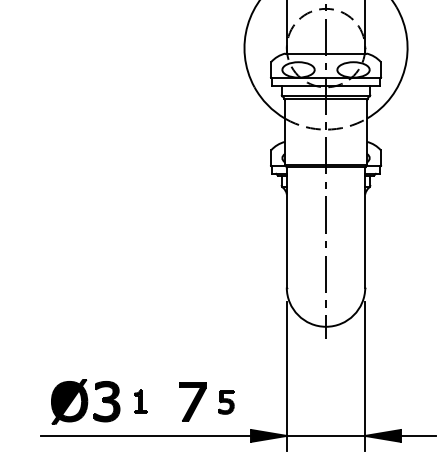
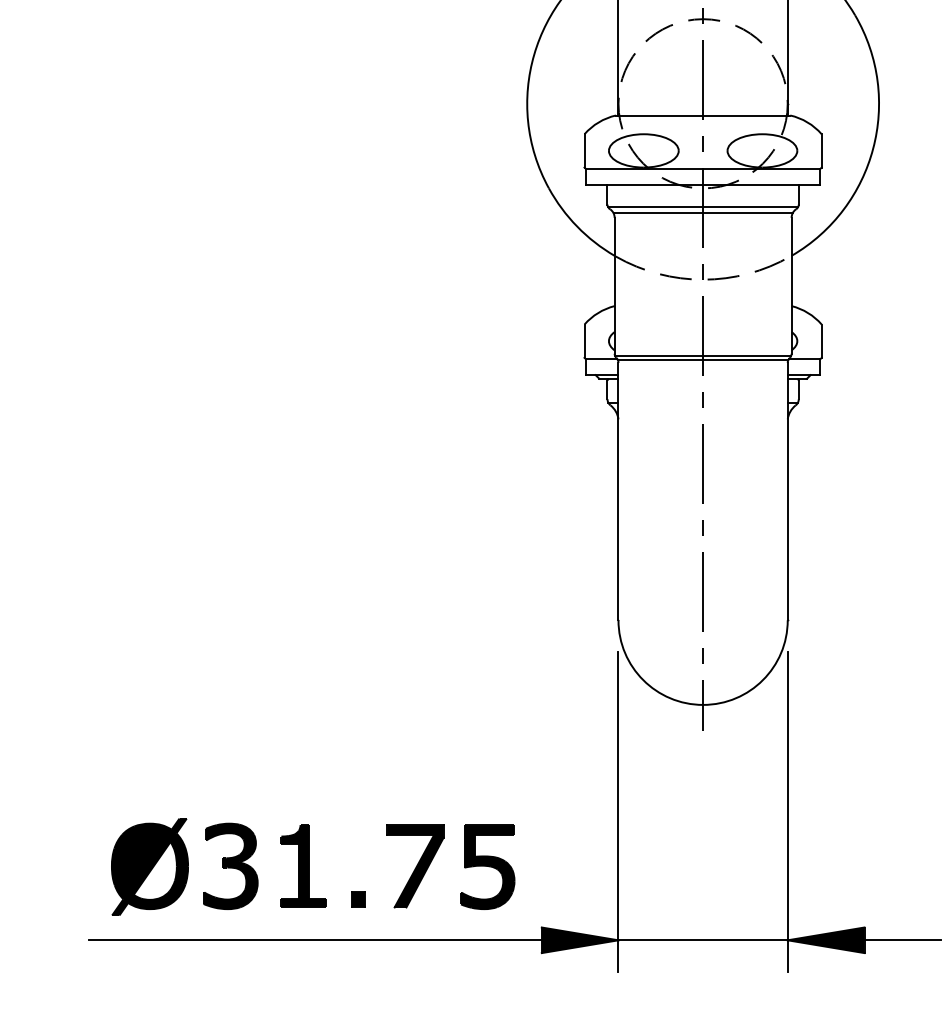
part: (140, 401) -> (302, 866), size x1.67
part: (226, 402) -> (488, 868), size x1.67
part: (165, 416) -> (356, 898), added

